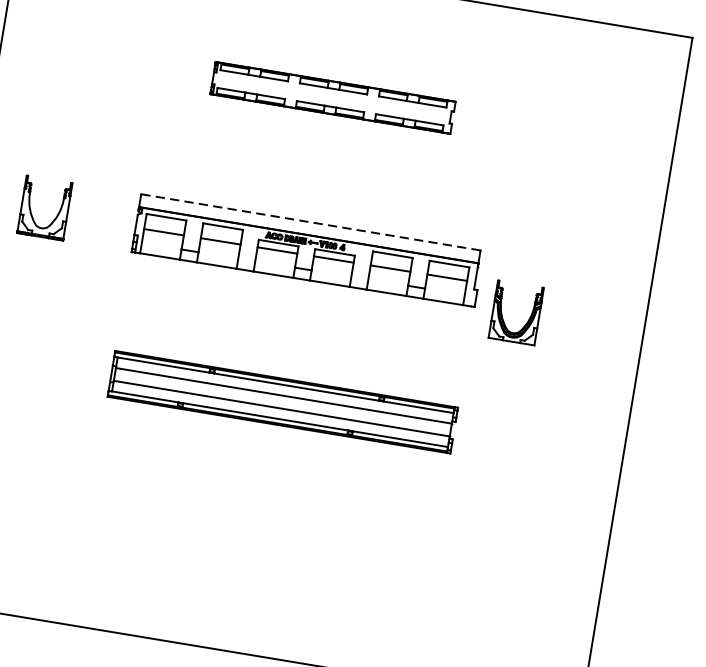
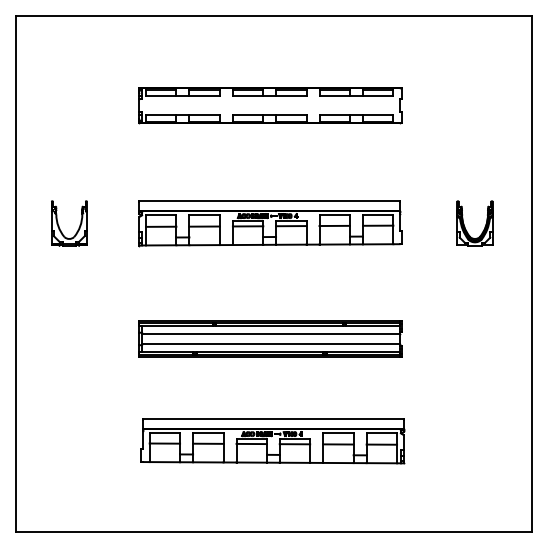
part: (332, 97) -> (270, 105), size x1.43
line: (310, 222) -> (269, 201), dashed -> solid
part: (503, 314) -> (465, 226), moved
part: (262, 536) -> (272, 441), added

